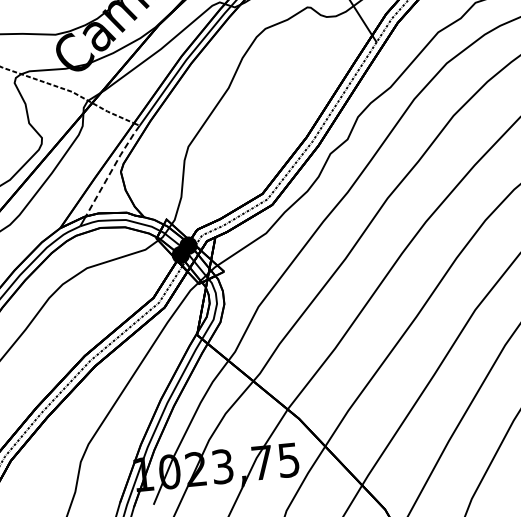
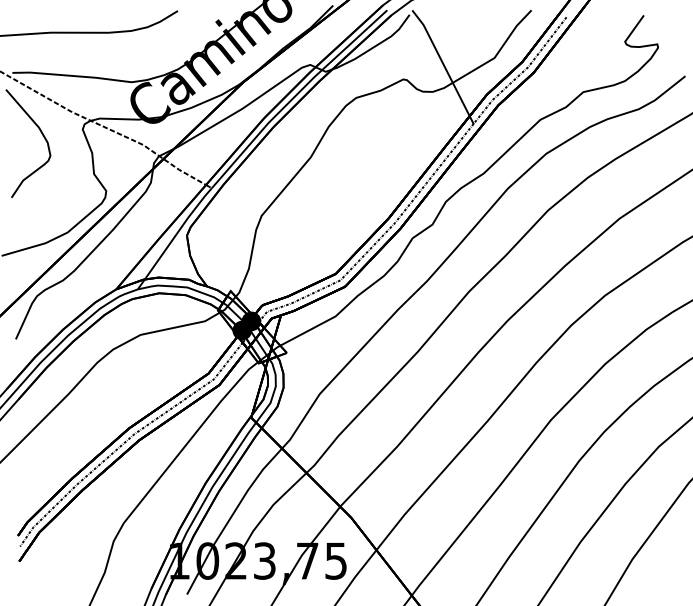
line: (112, 169) -> (178, 232), dashed -> solid

